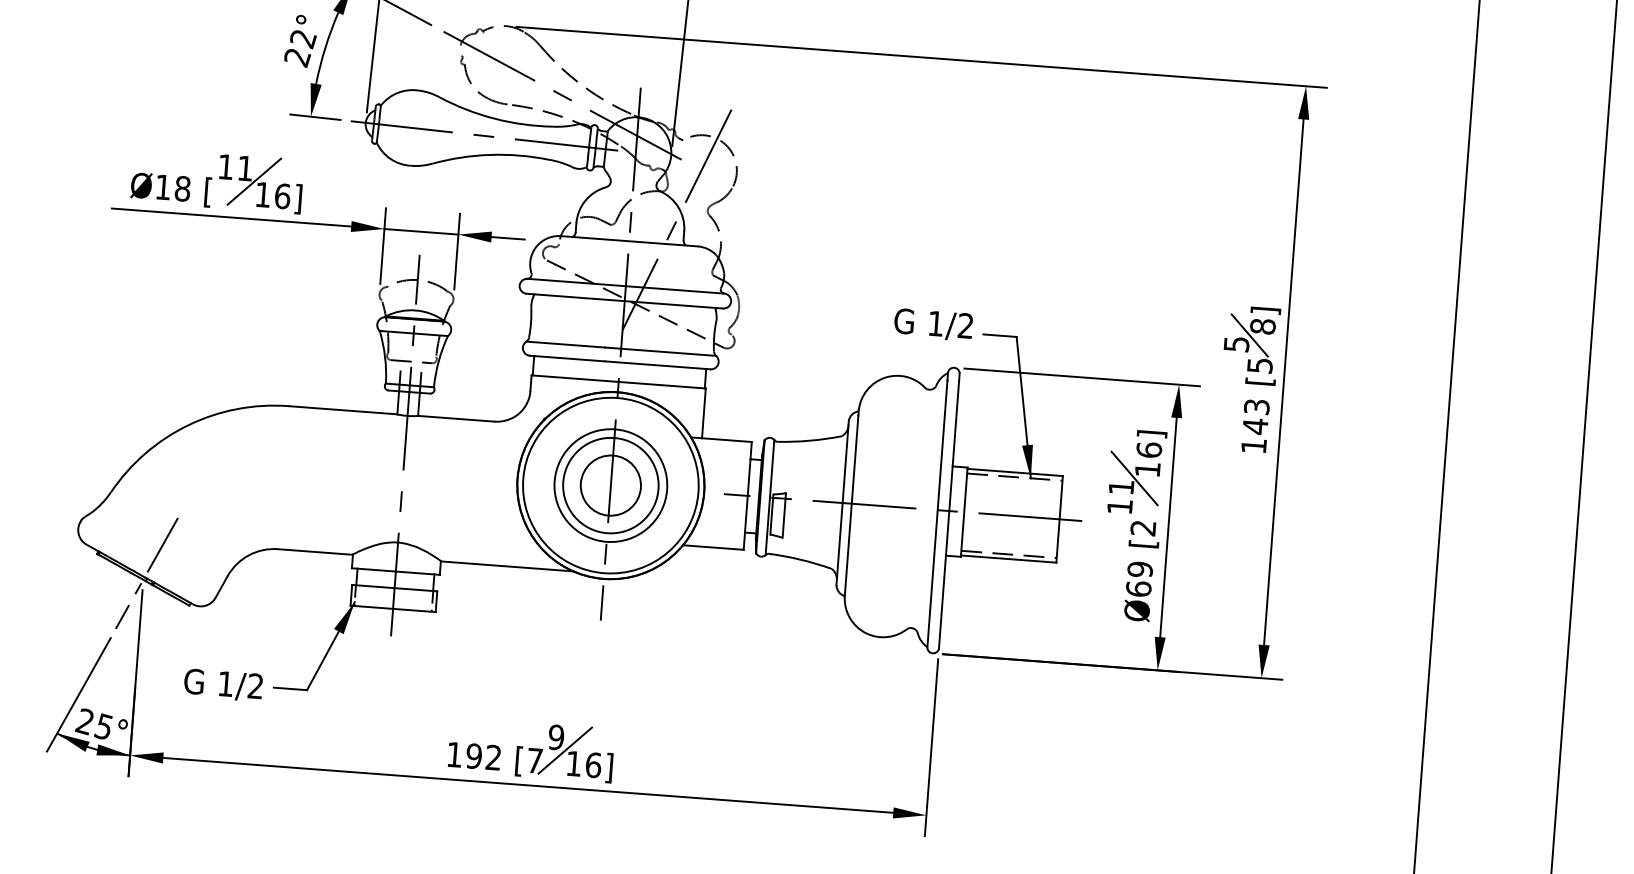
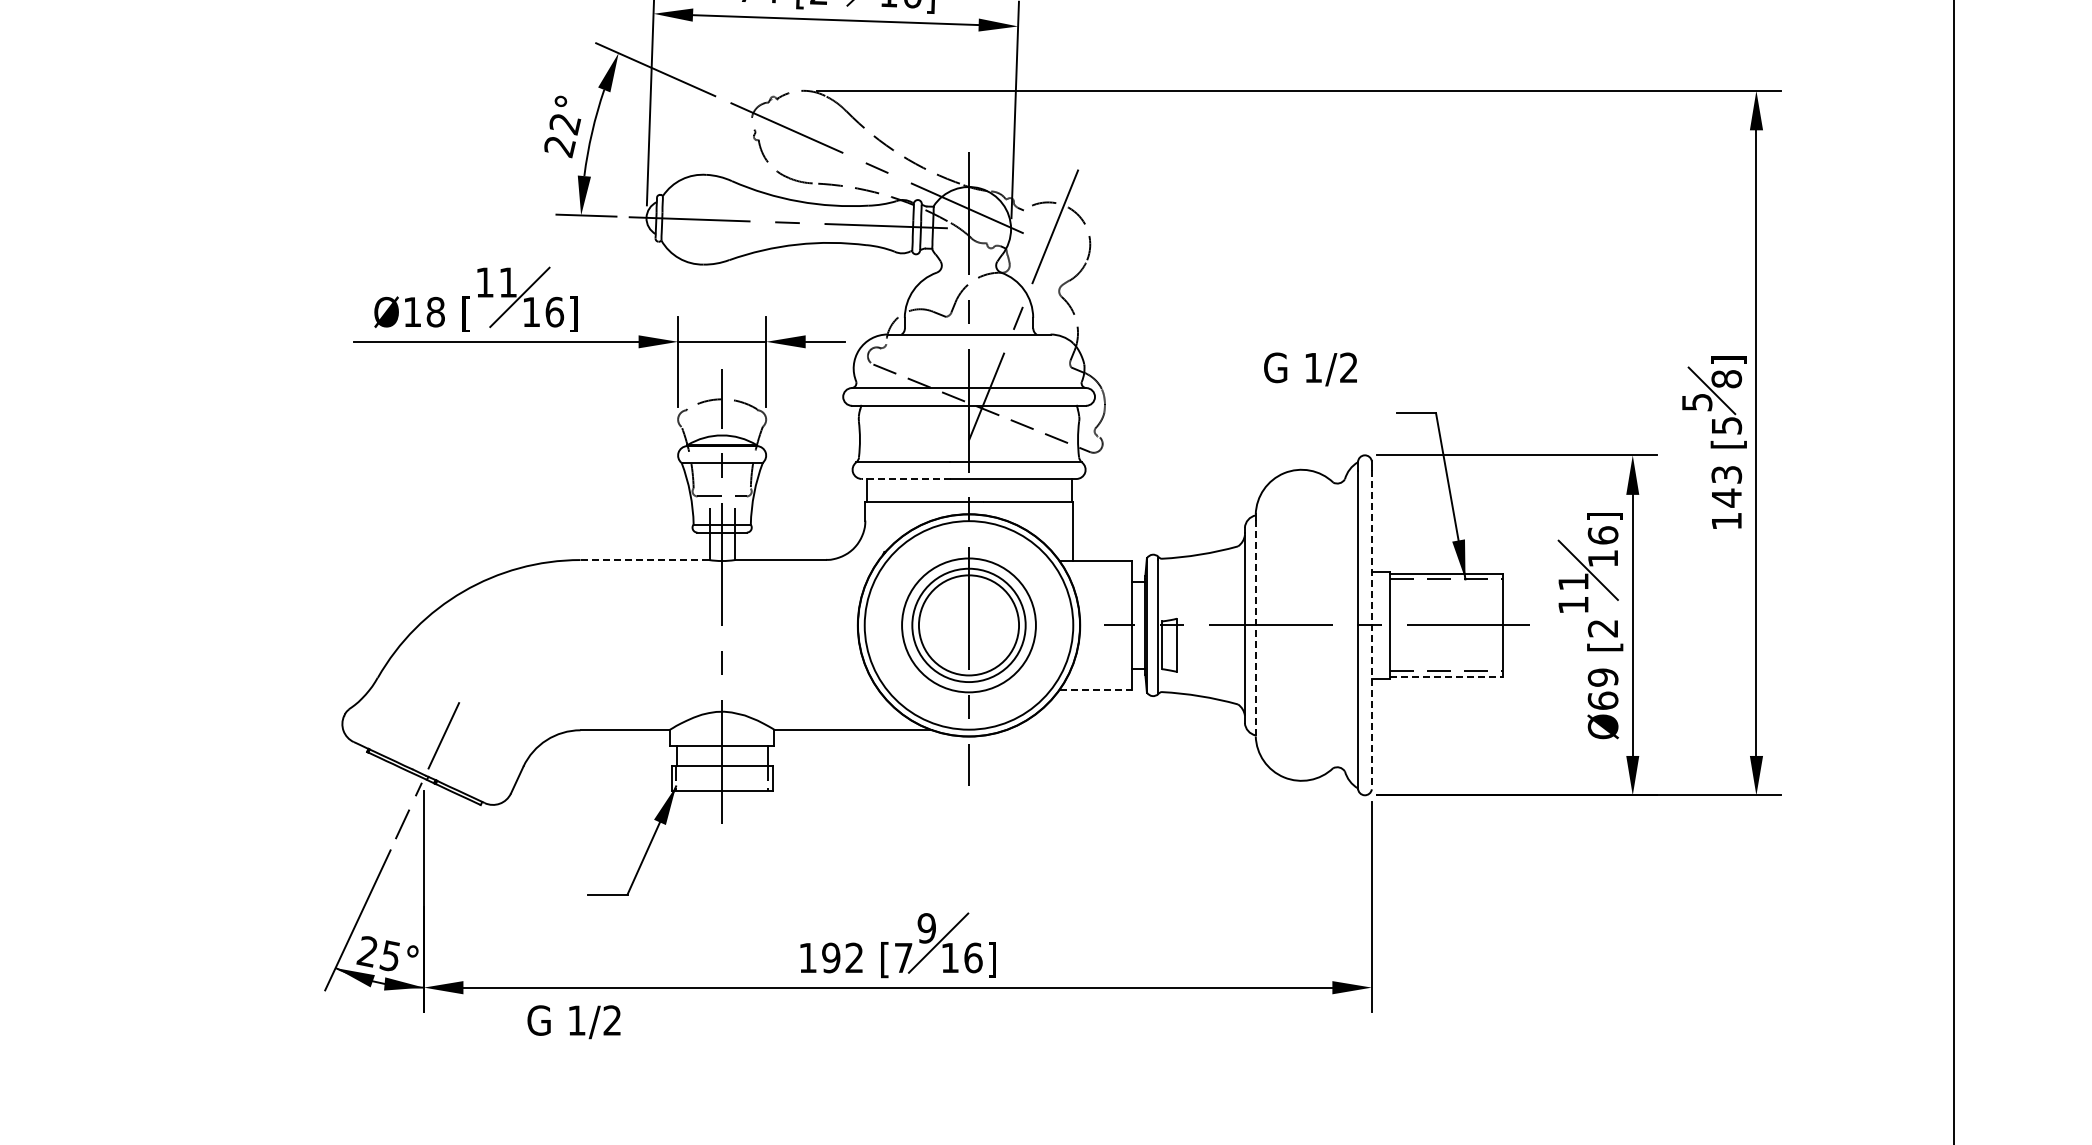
text: (933, 324) -> (1310, 369), moved
line: (567, 358) -> (906, 478), solid -> dashed
line: (342, 410) -> (644, 560), solid -> dashed
circle: (610, 485) -> (968, 625), size x1.4
line: (851, 506) -> (1255, 628), solid -> dashed
line: (948, 514) -> (1371, 629), solid -> dashed
line: (713, 547) -> (1096, 689), solid -> dashed
line: (1008, 558) -> (1446, 676), solid -> dashed
text: (222, 685) -> (573, 1022), moved

